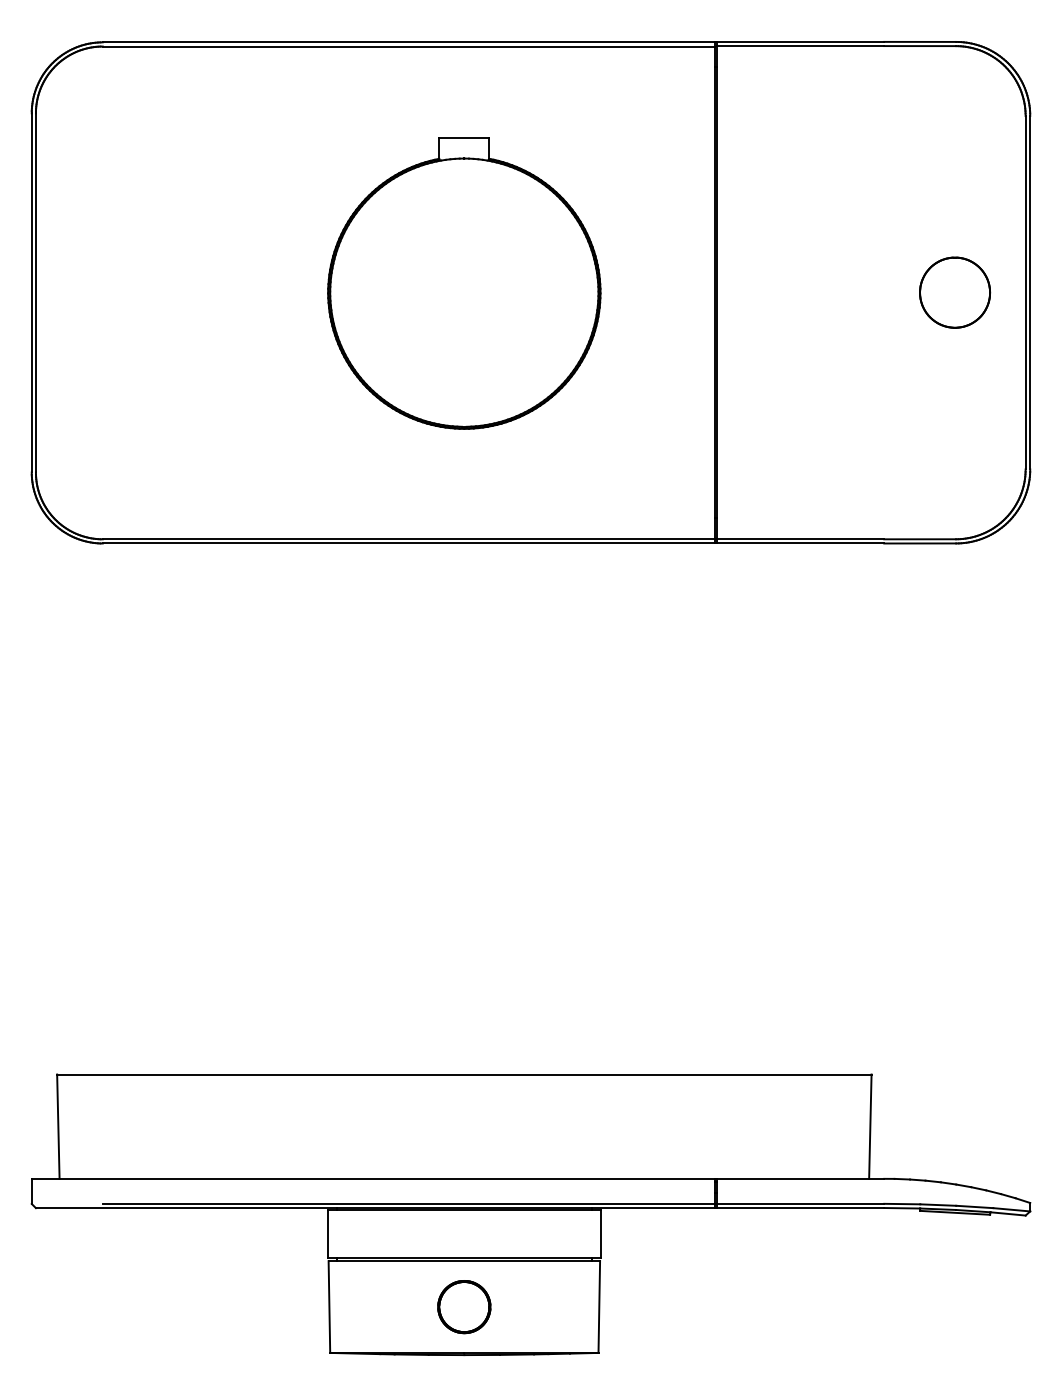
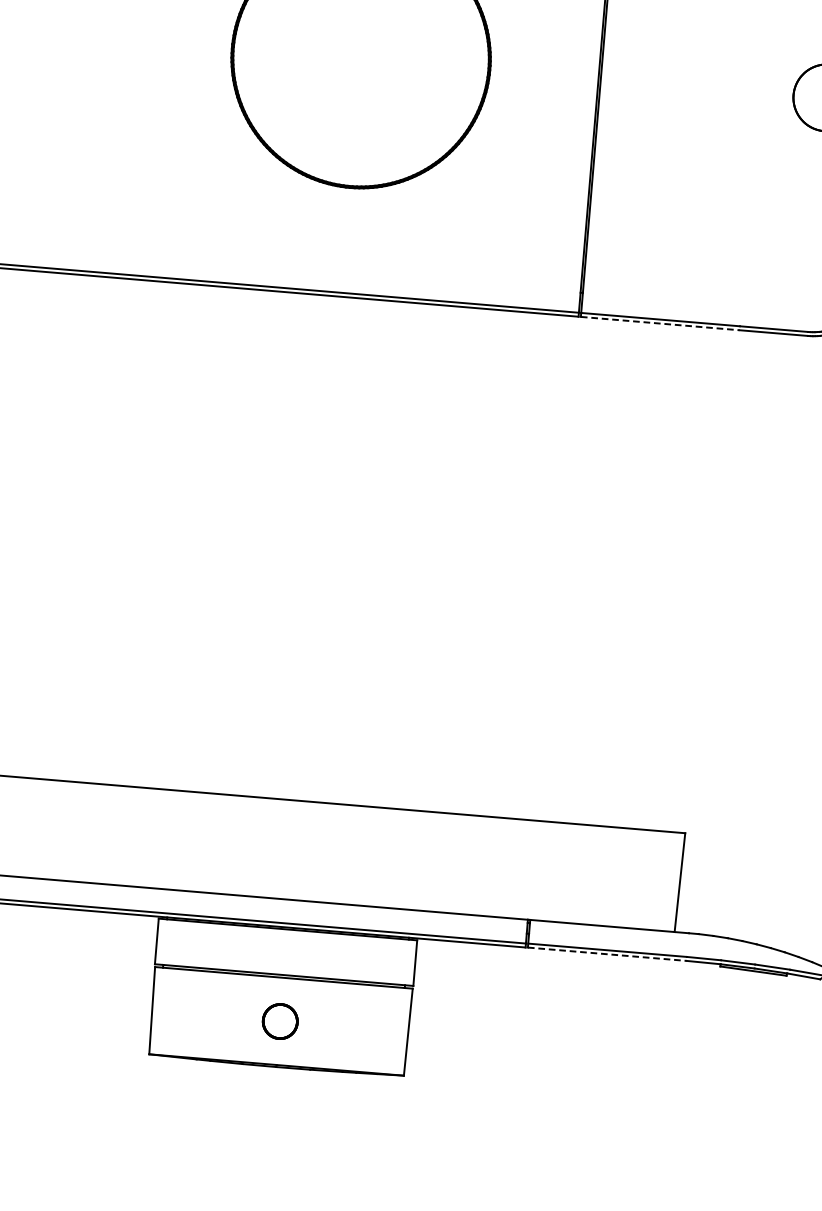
line: (800, 543) -> (660, 323), solid -> dashed
line: (800, 1208) -> (607, 954), solid -> dashed
part: (464, 1307) -> (280, 1021), size x0.7

